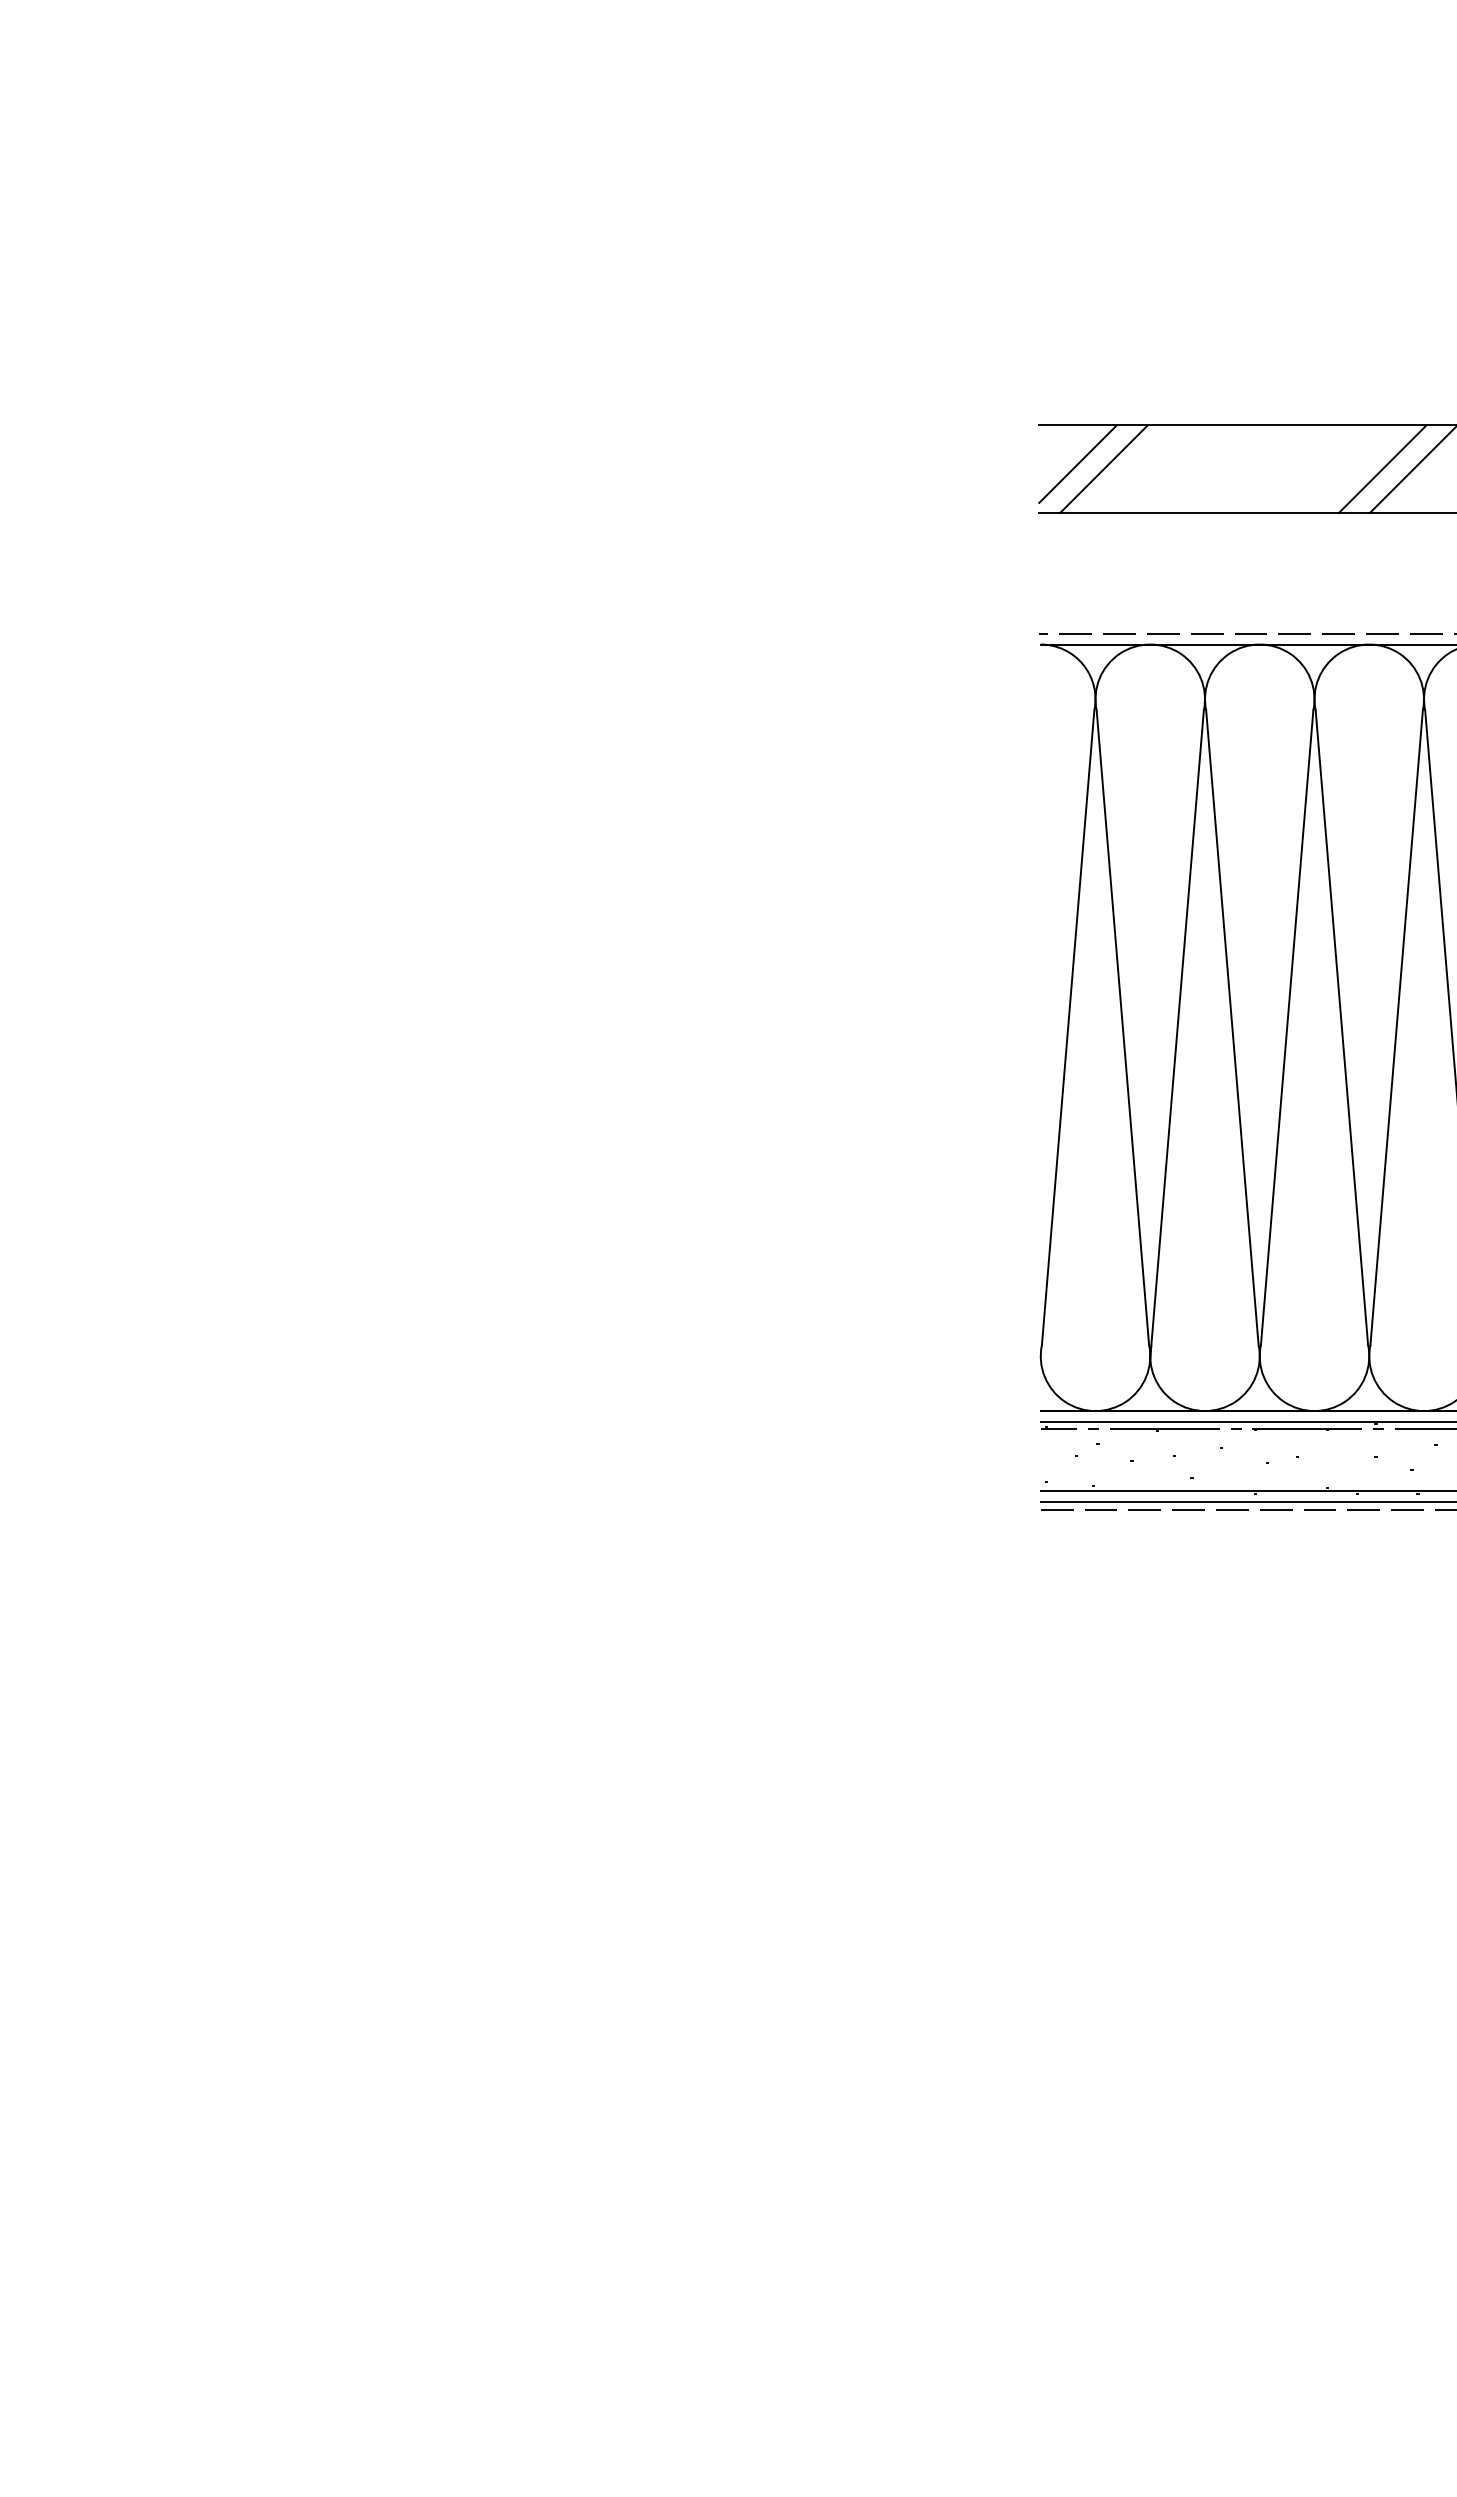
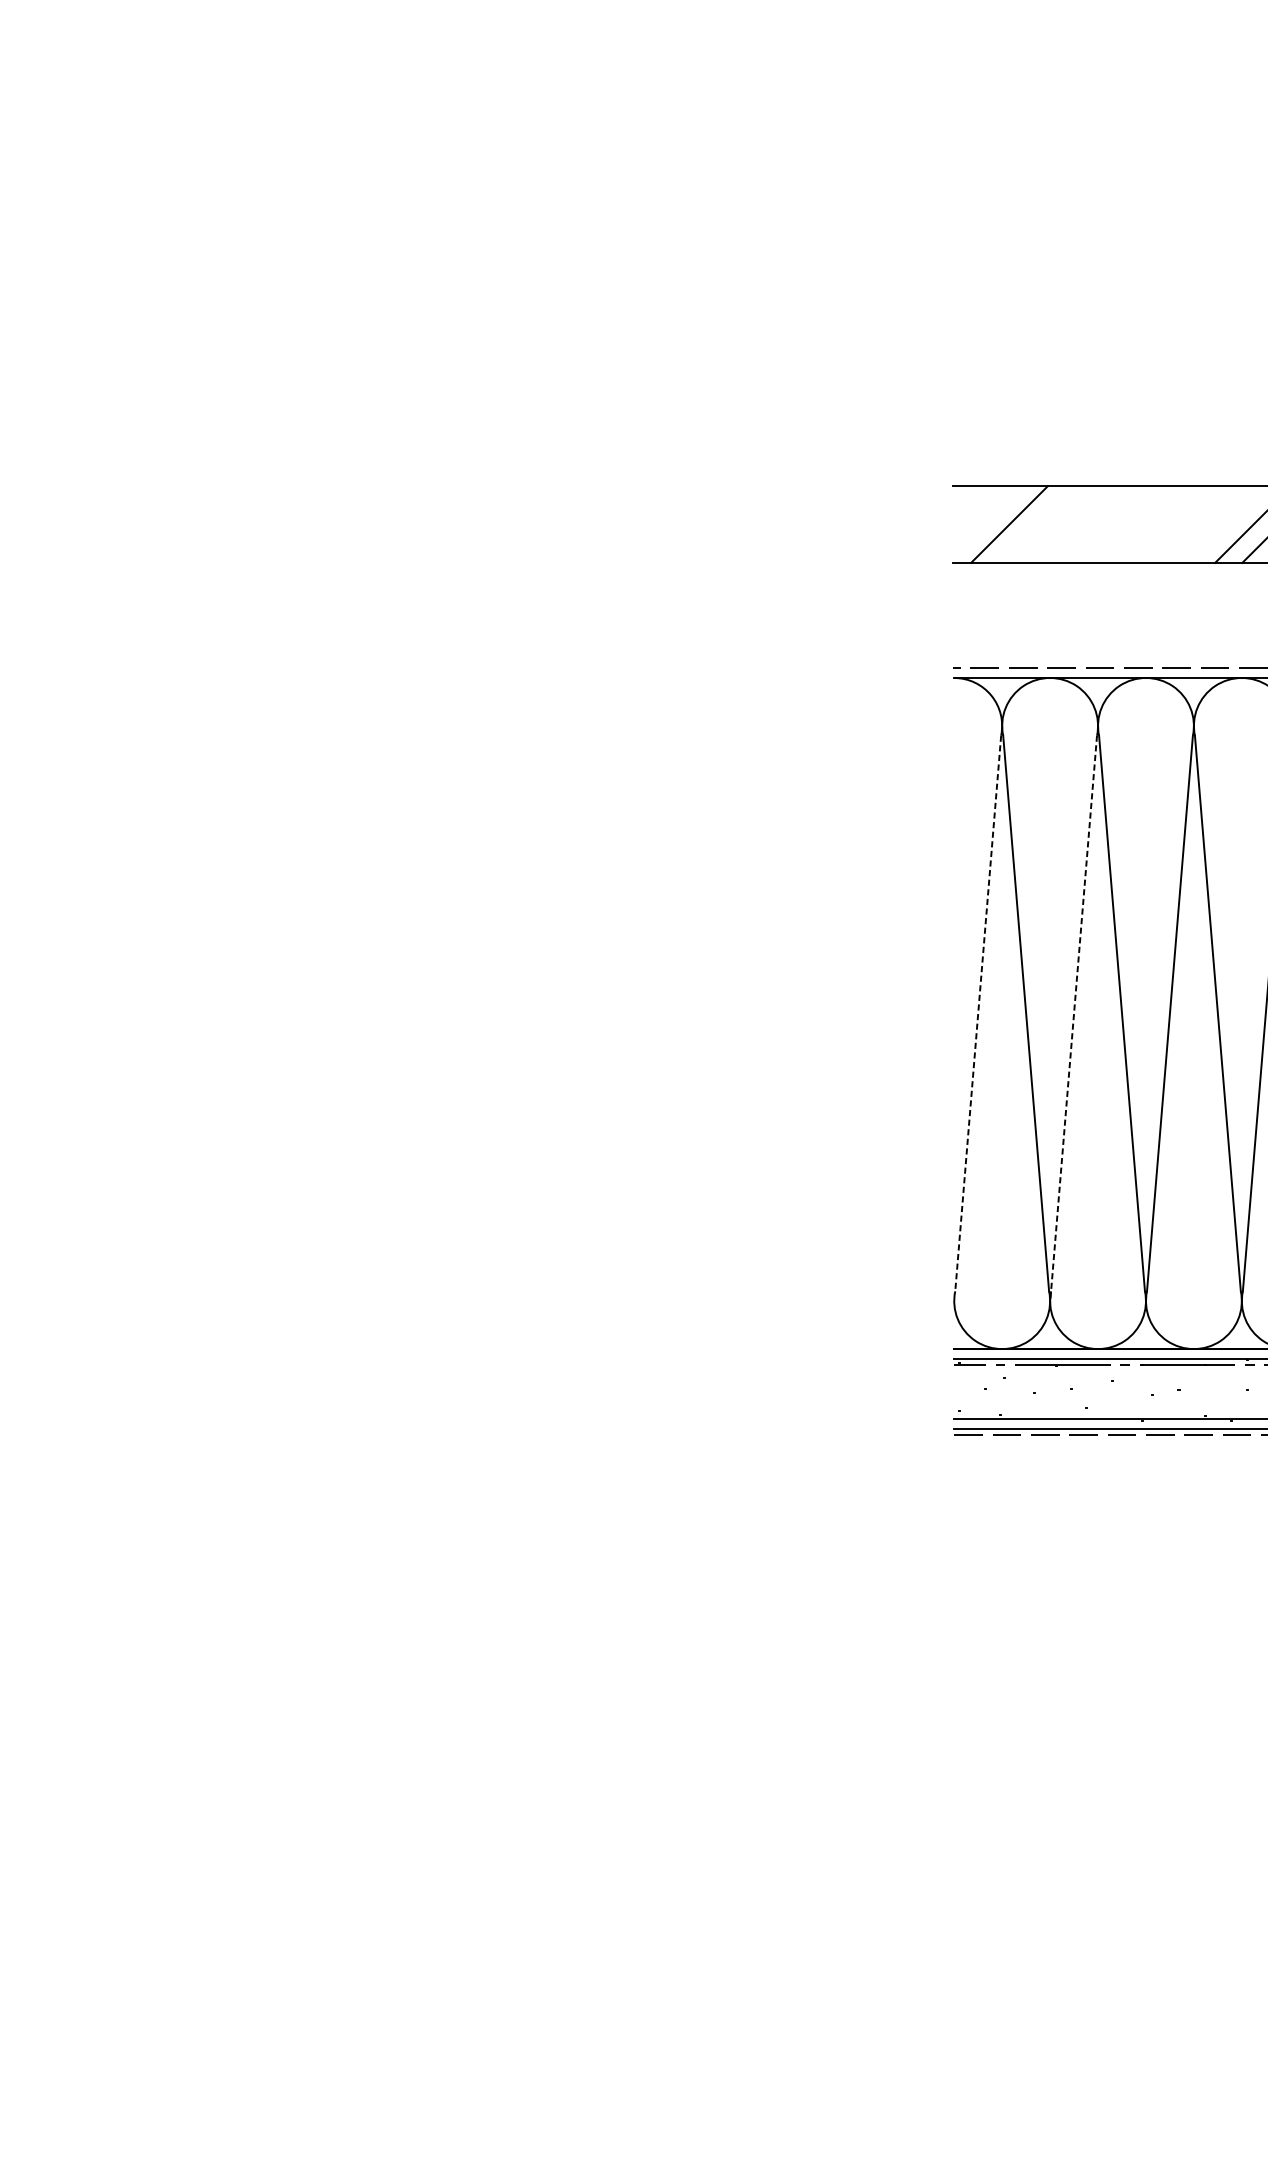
line: (1077, 463) -> (986, 519), removed
line: (1068, 1028) -> (978, 1014), solid -> dashed
line: (1177, 1034) -> (1073, 1019), solid -> dashed

